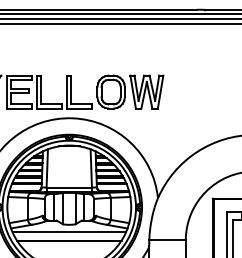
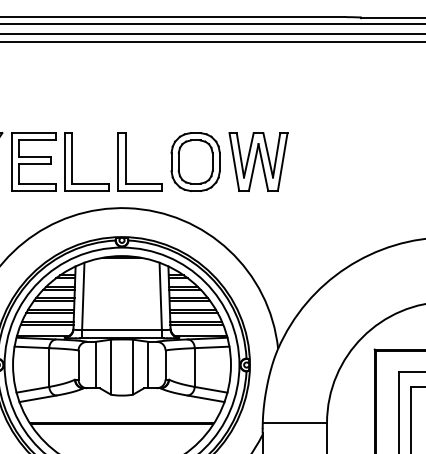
line: (69, 232) -> (122, 409), removed

